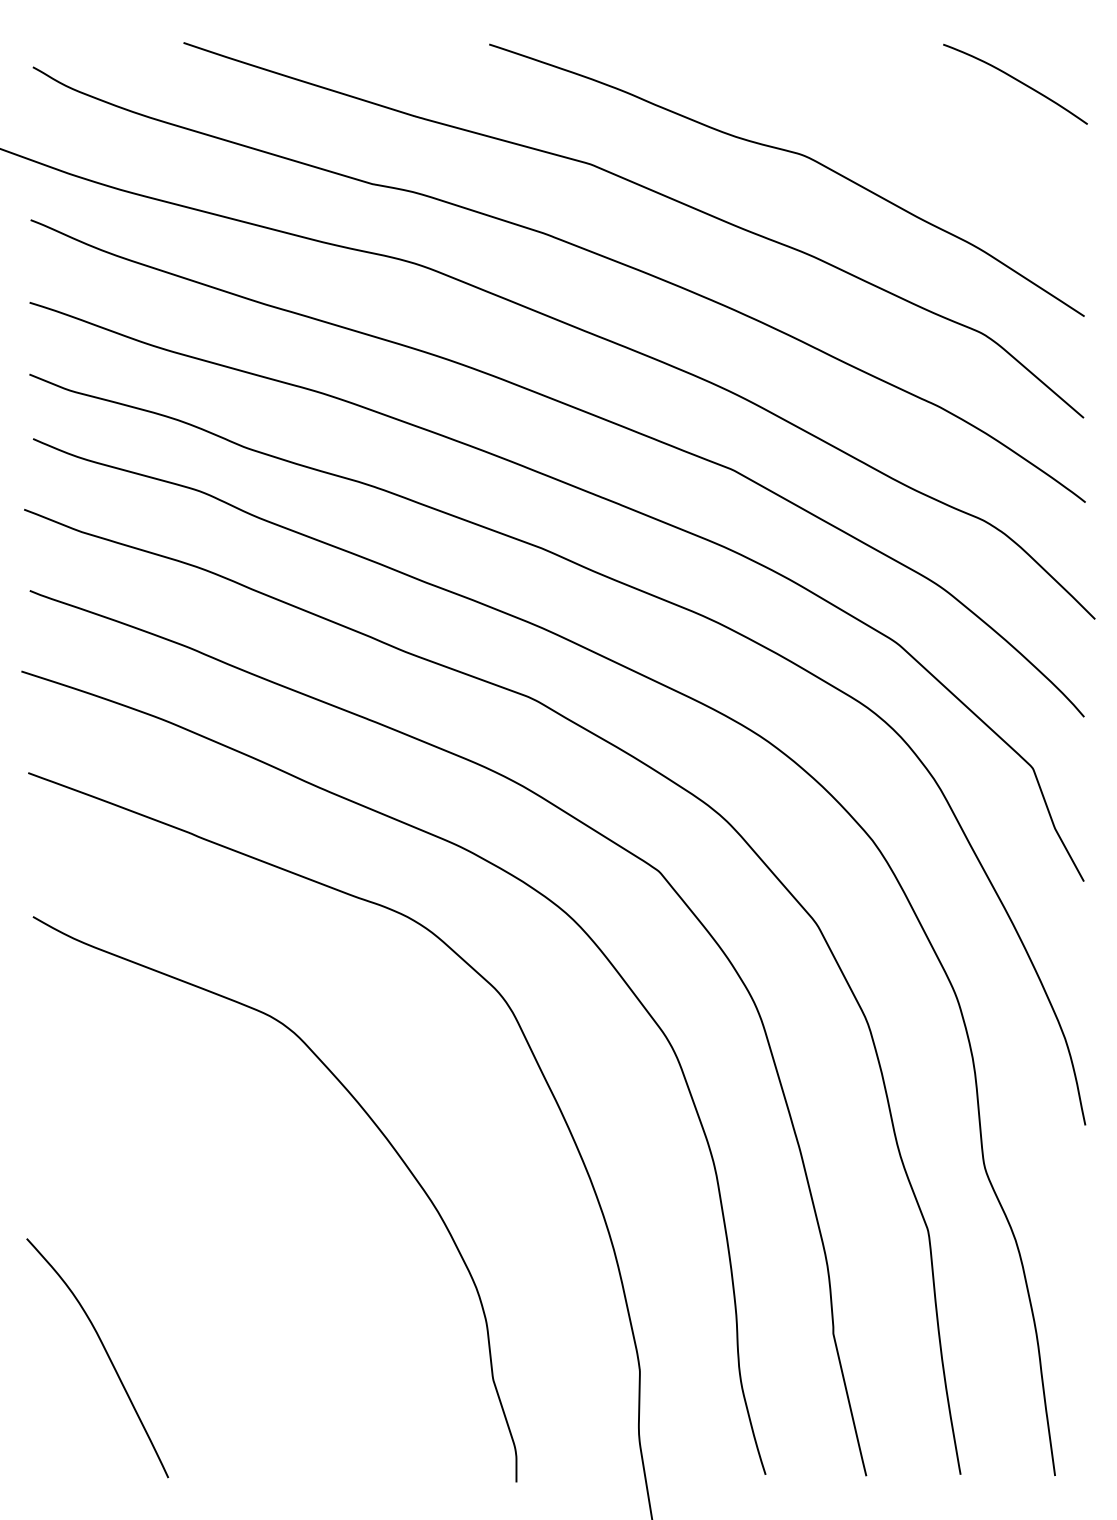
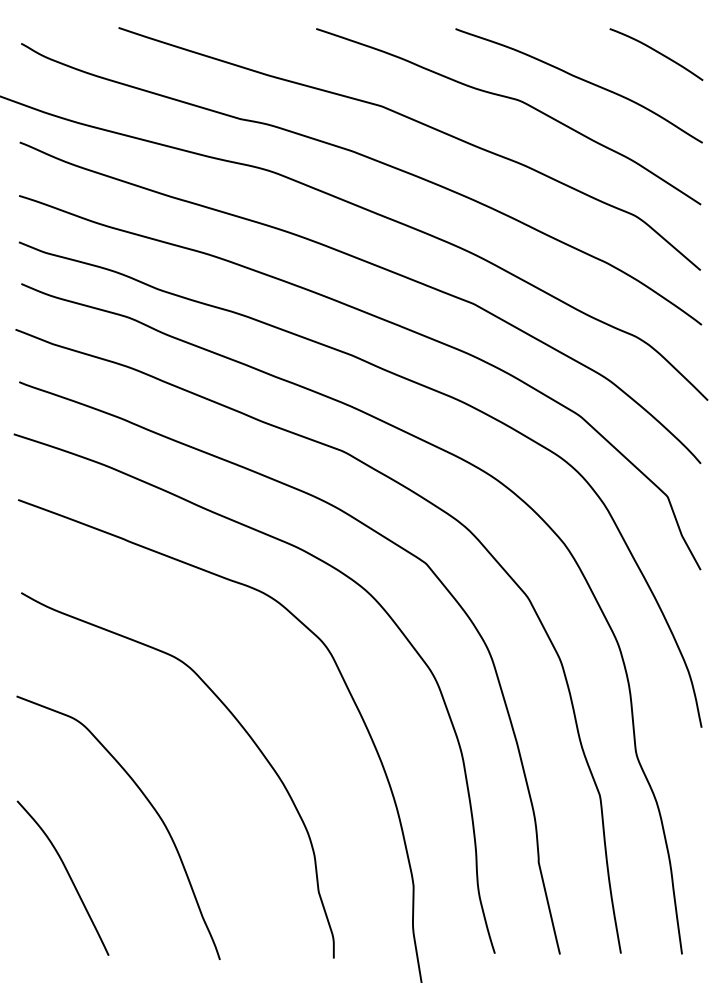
curve: (899, 124) -> (581, 80), added
curve: (232, 1245) -> (150, 805), added

